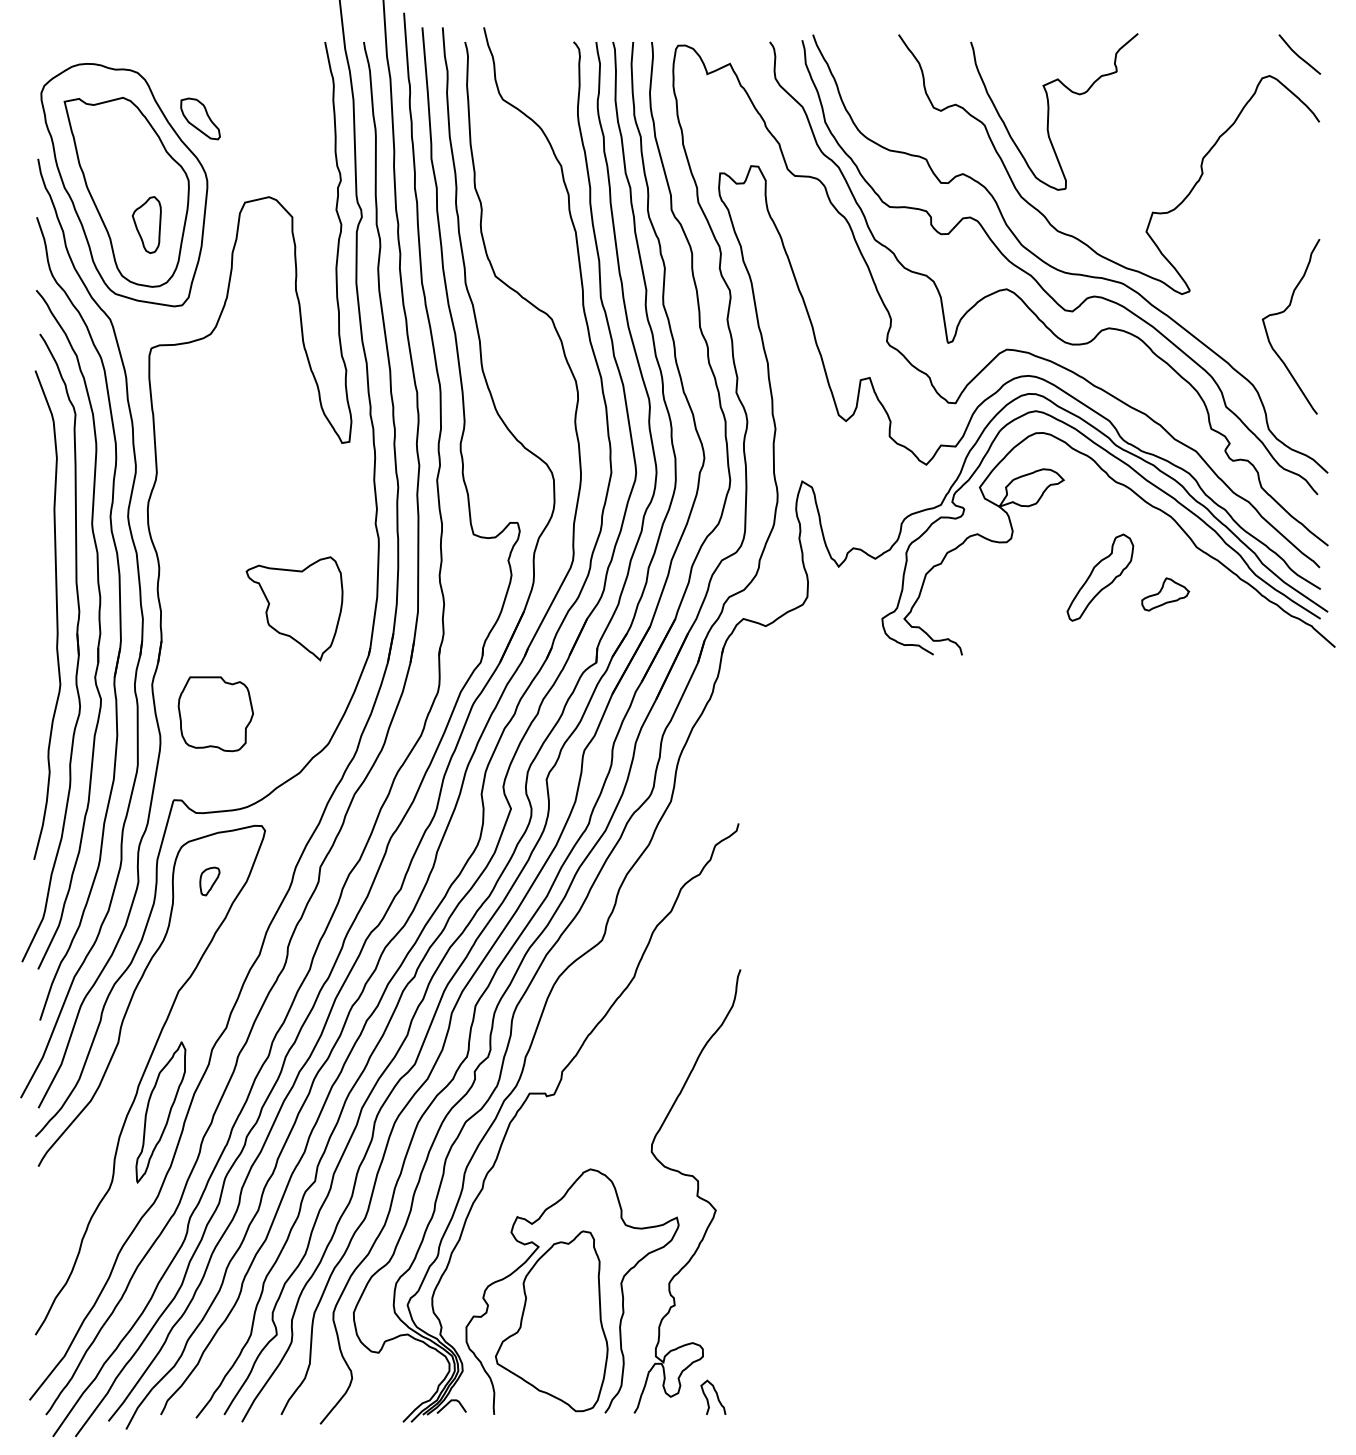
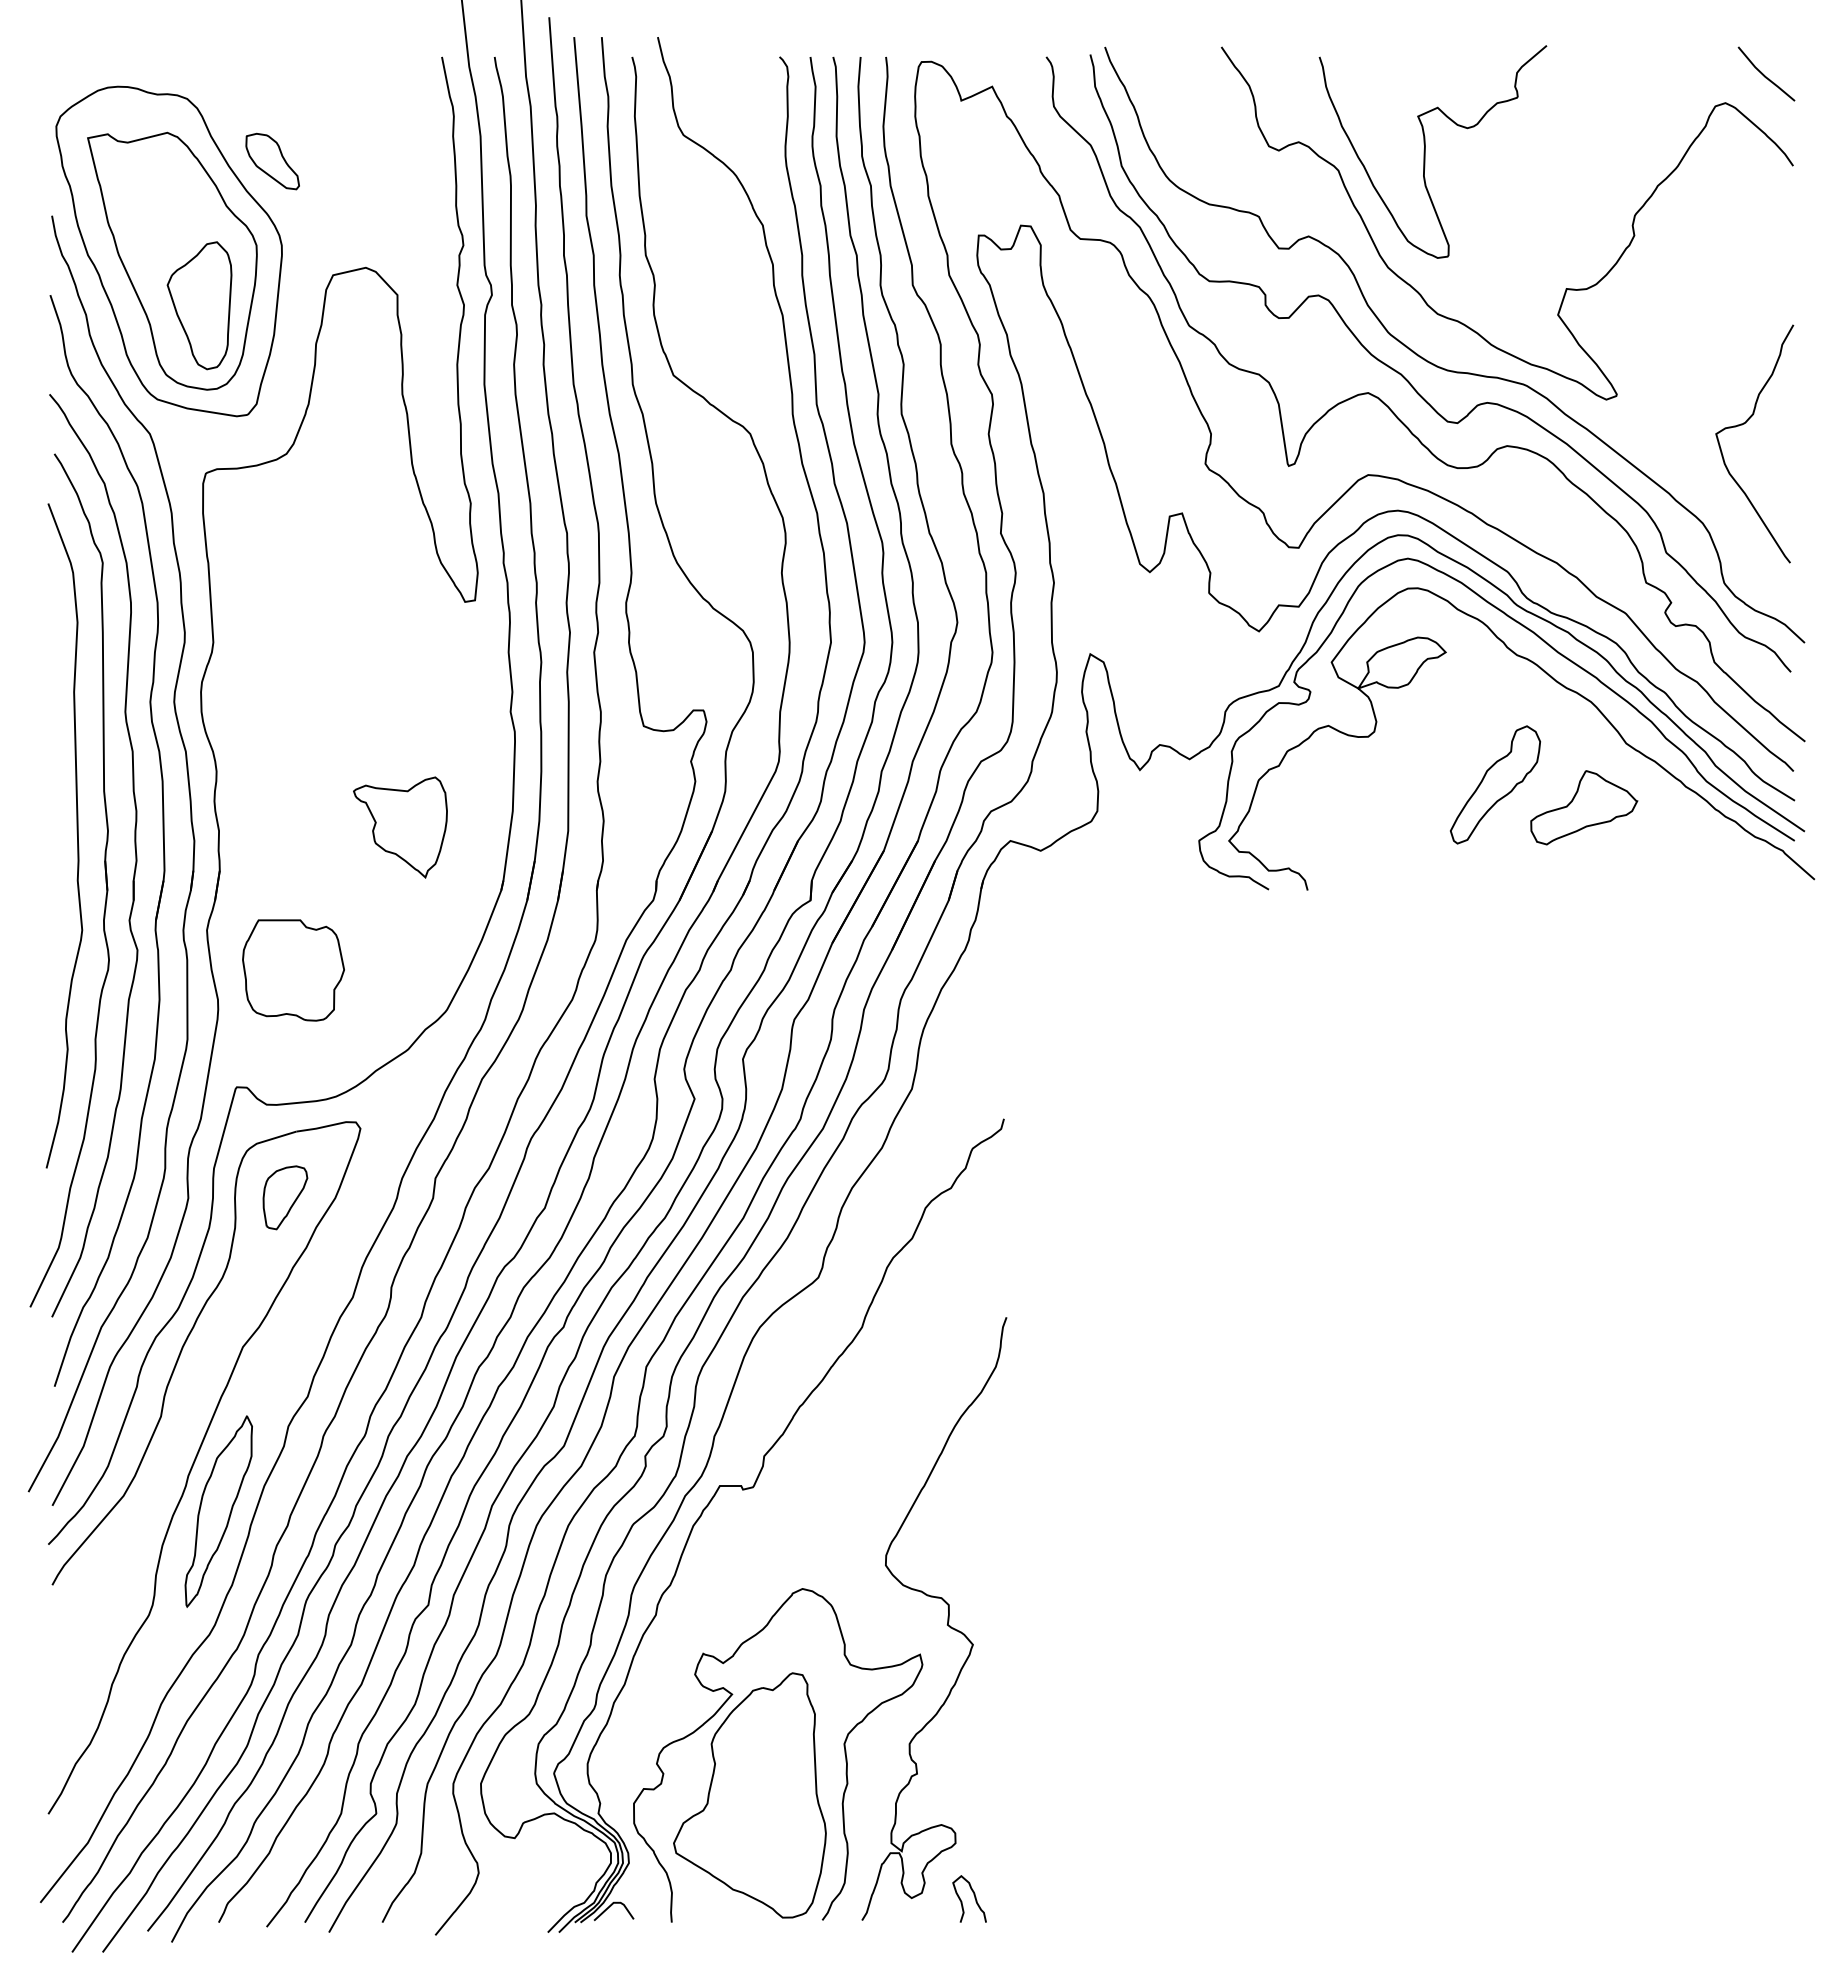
part: (146, 224) -> (199, 304), size x1.67
part: (1165, 594) -> (1583, 807), size x1.67
part: (294, 609) -> (400, 828), size x0.71
part: (209, 881) -> (284, 1197), size x1.67

